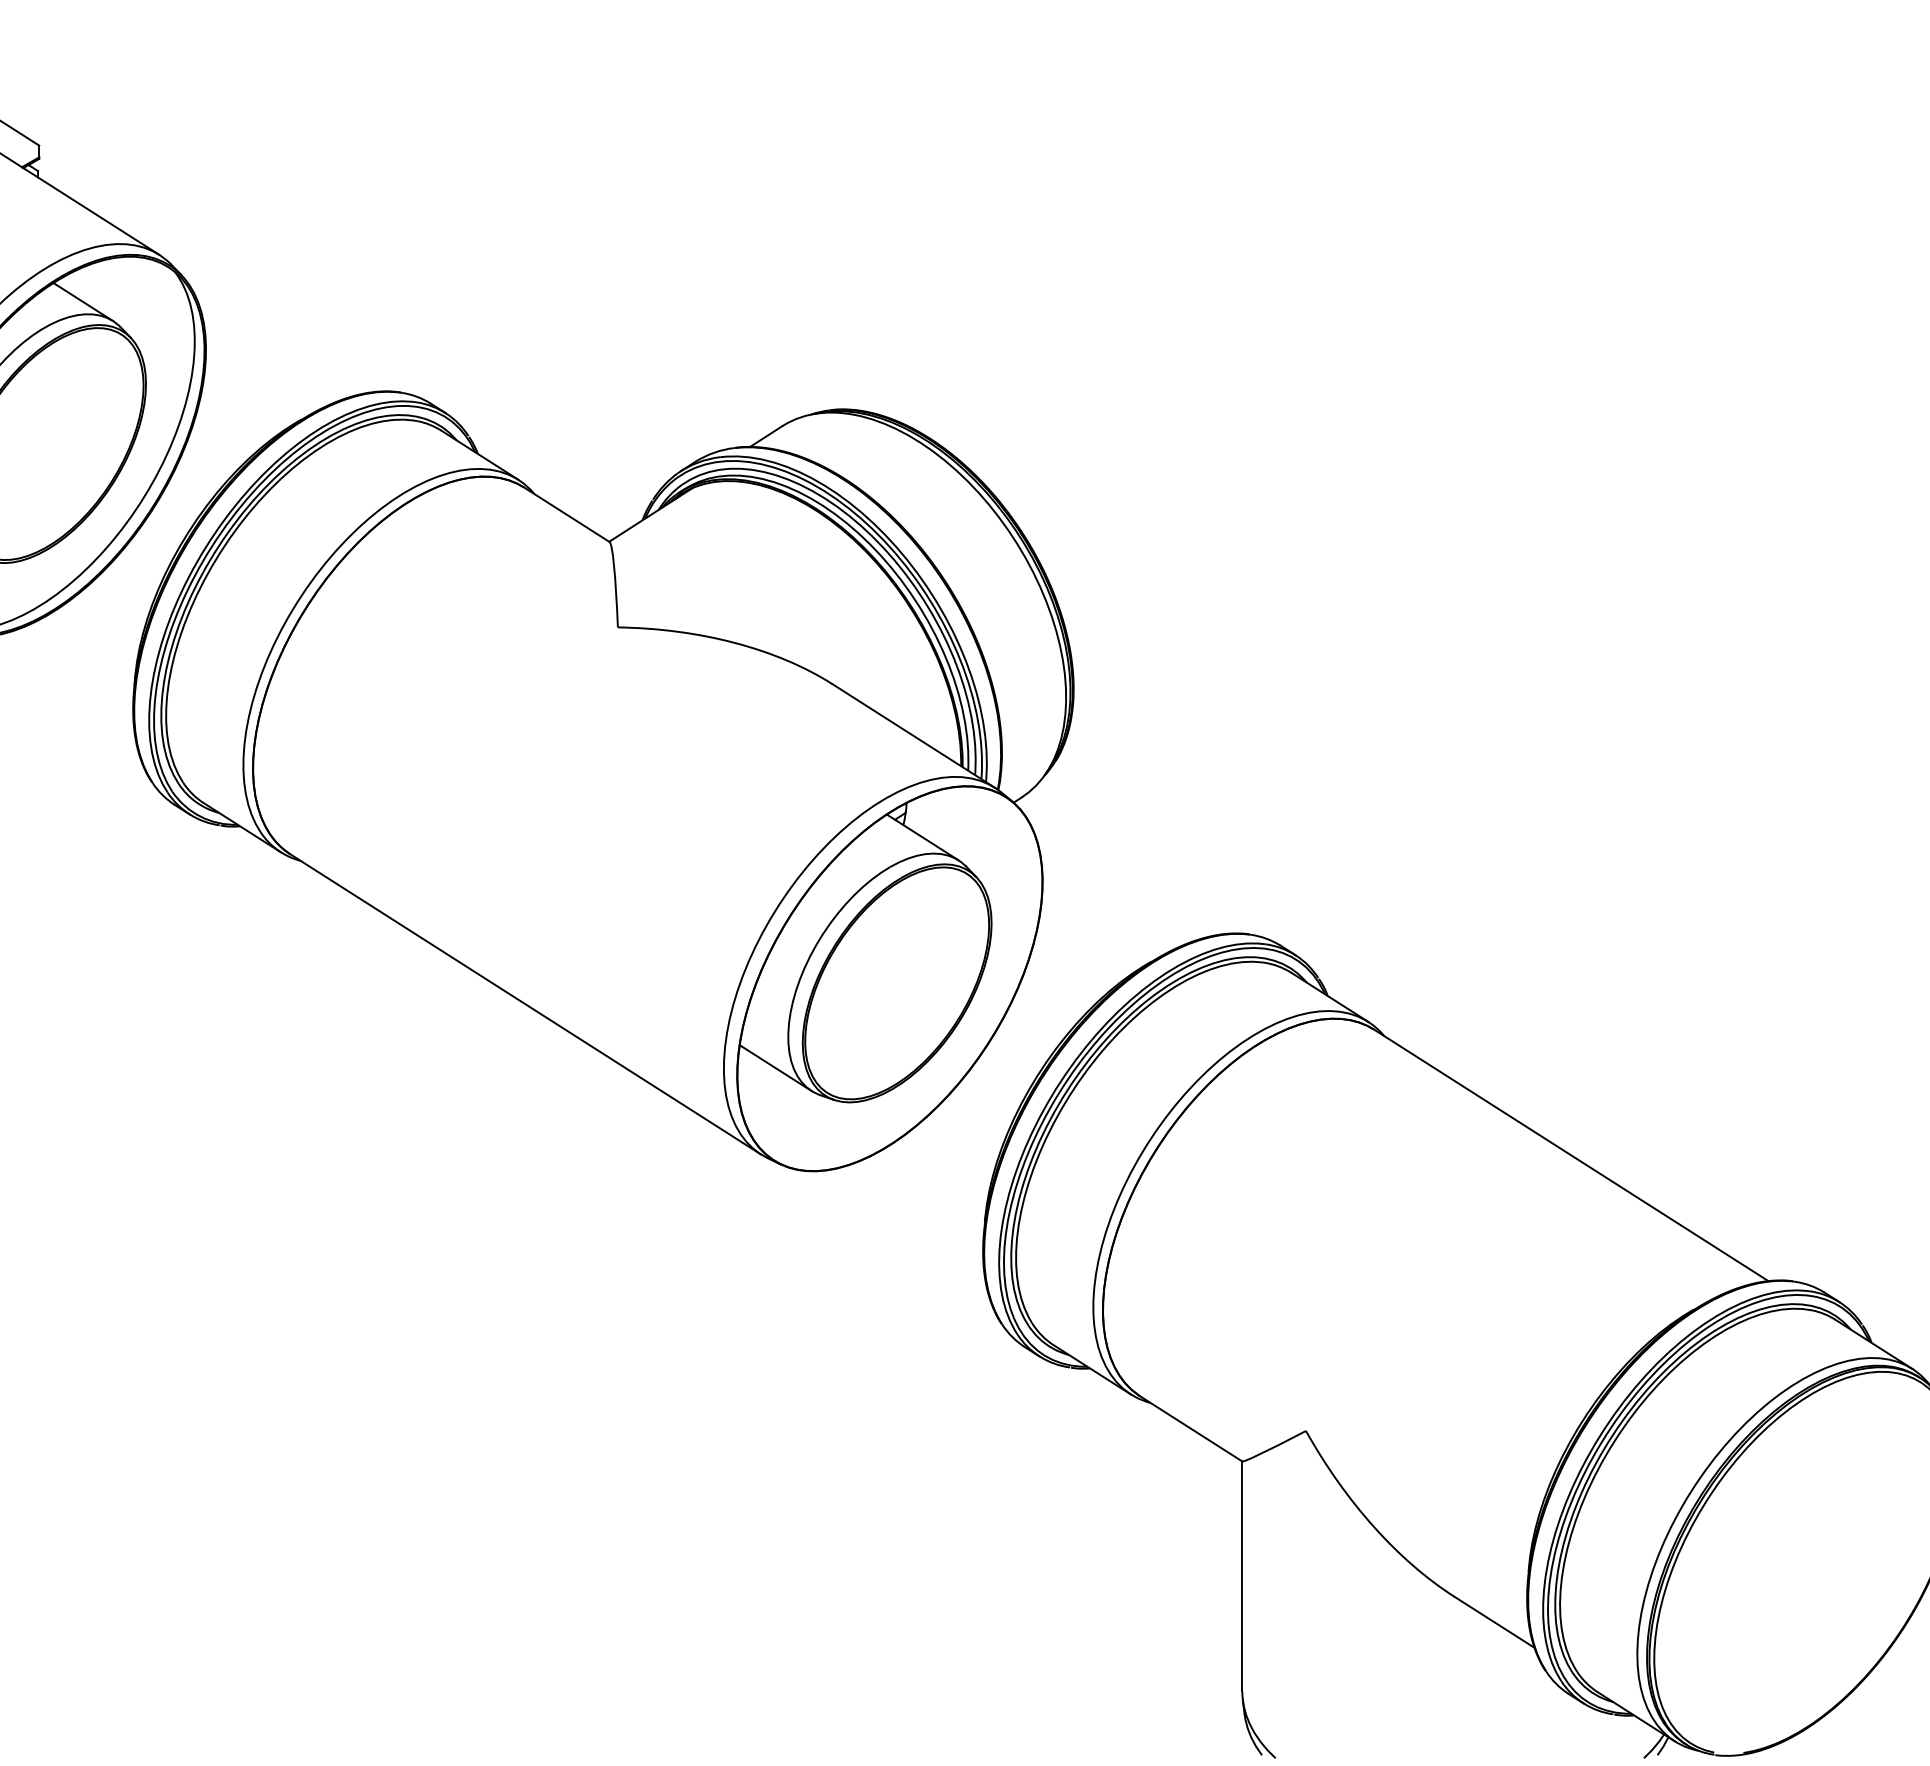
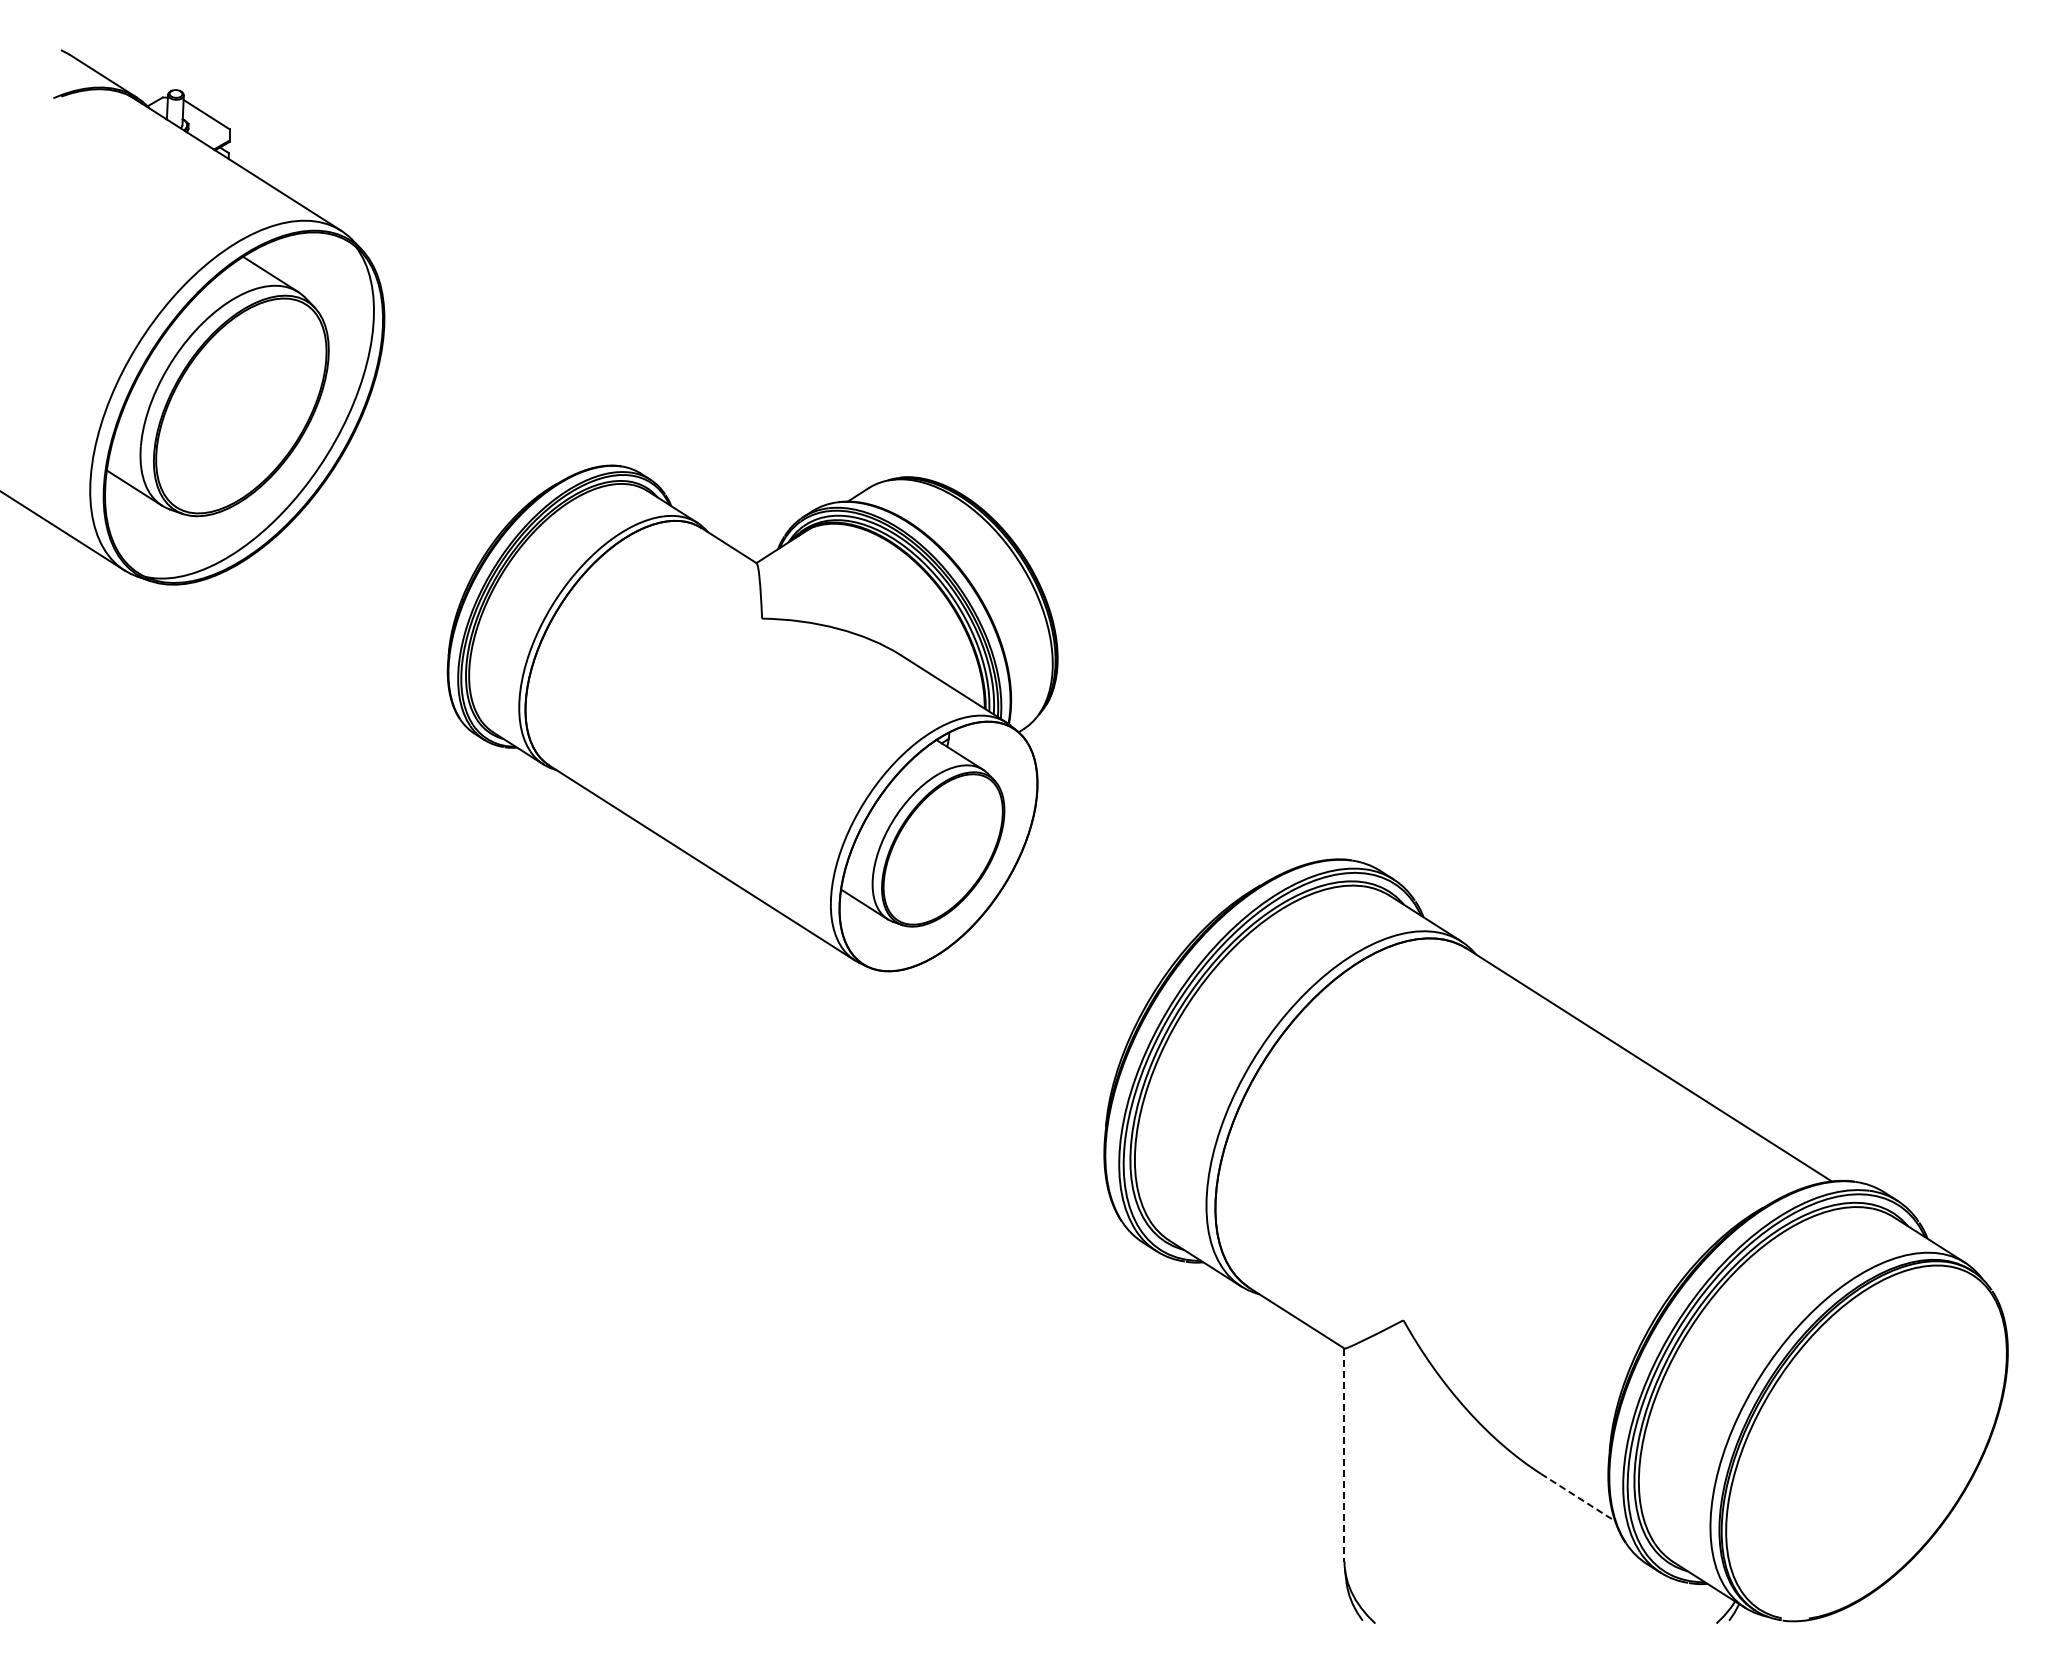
part: (603, 781) -> (752, 718), size x0.7
line: (1242, 1576) -> (1344, 1455), solid -> dashed
line: (1494, 1622) -> (1578, 1497), solid -> dashed

